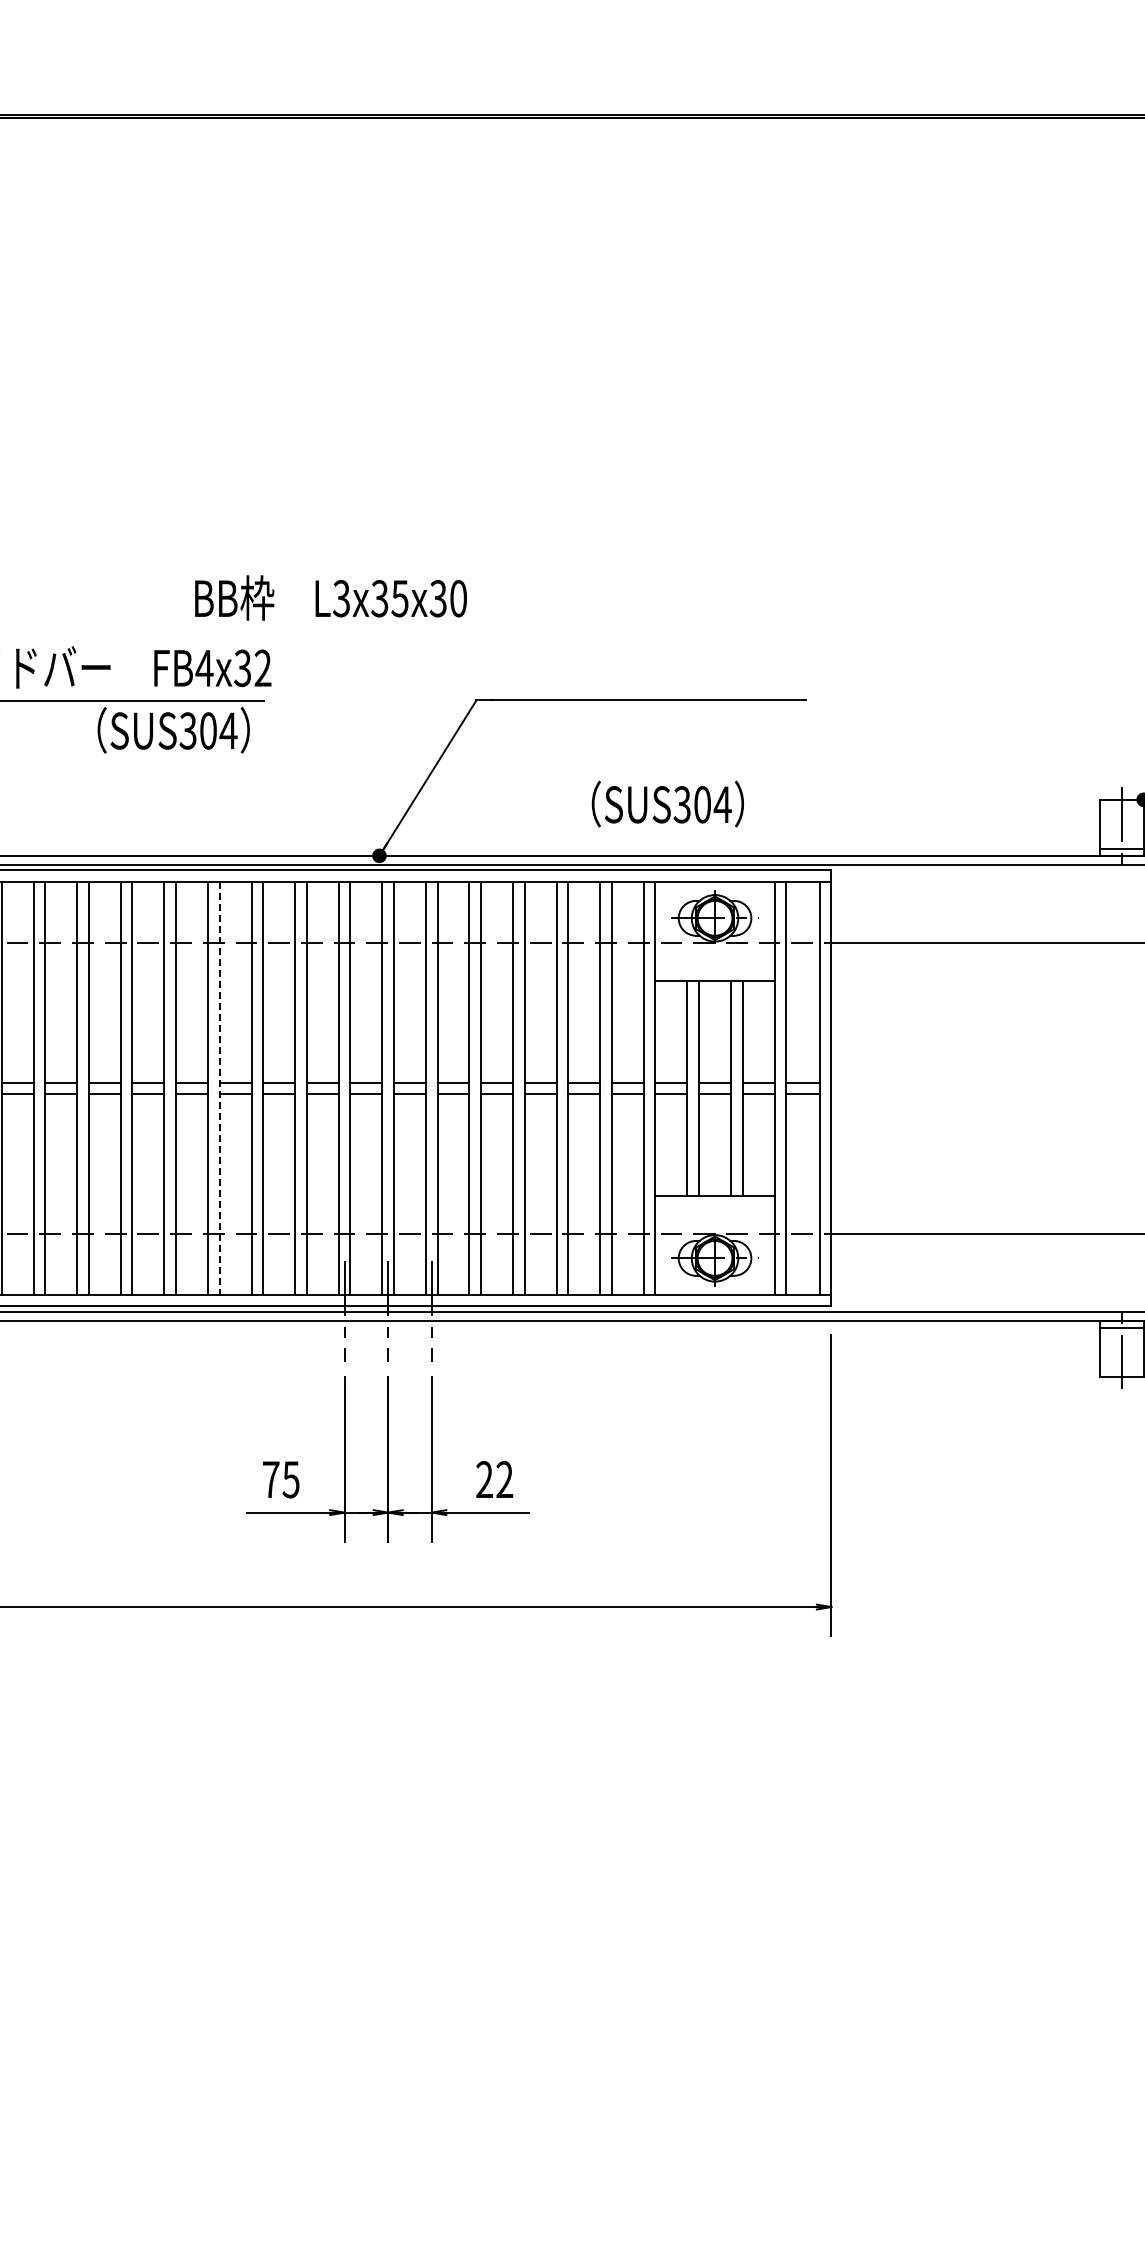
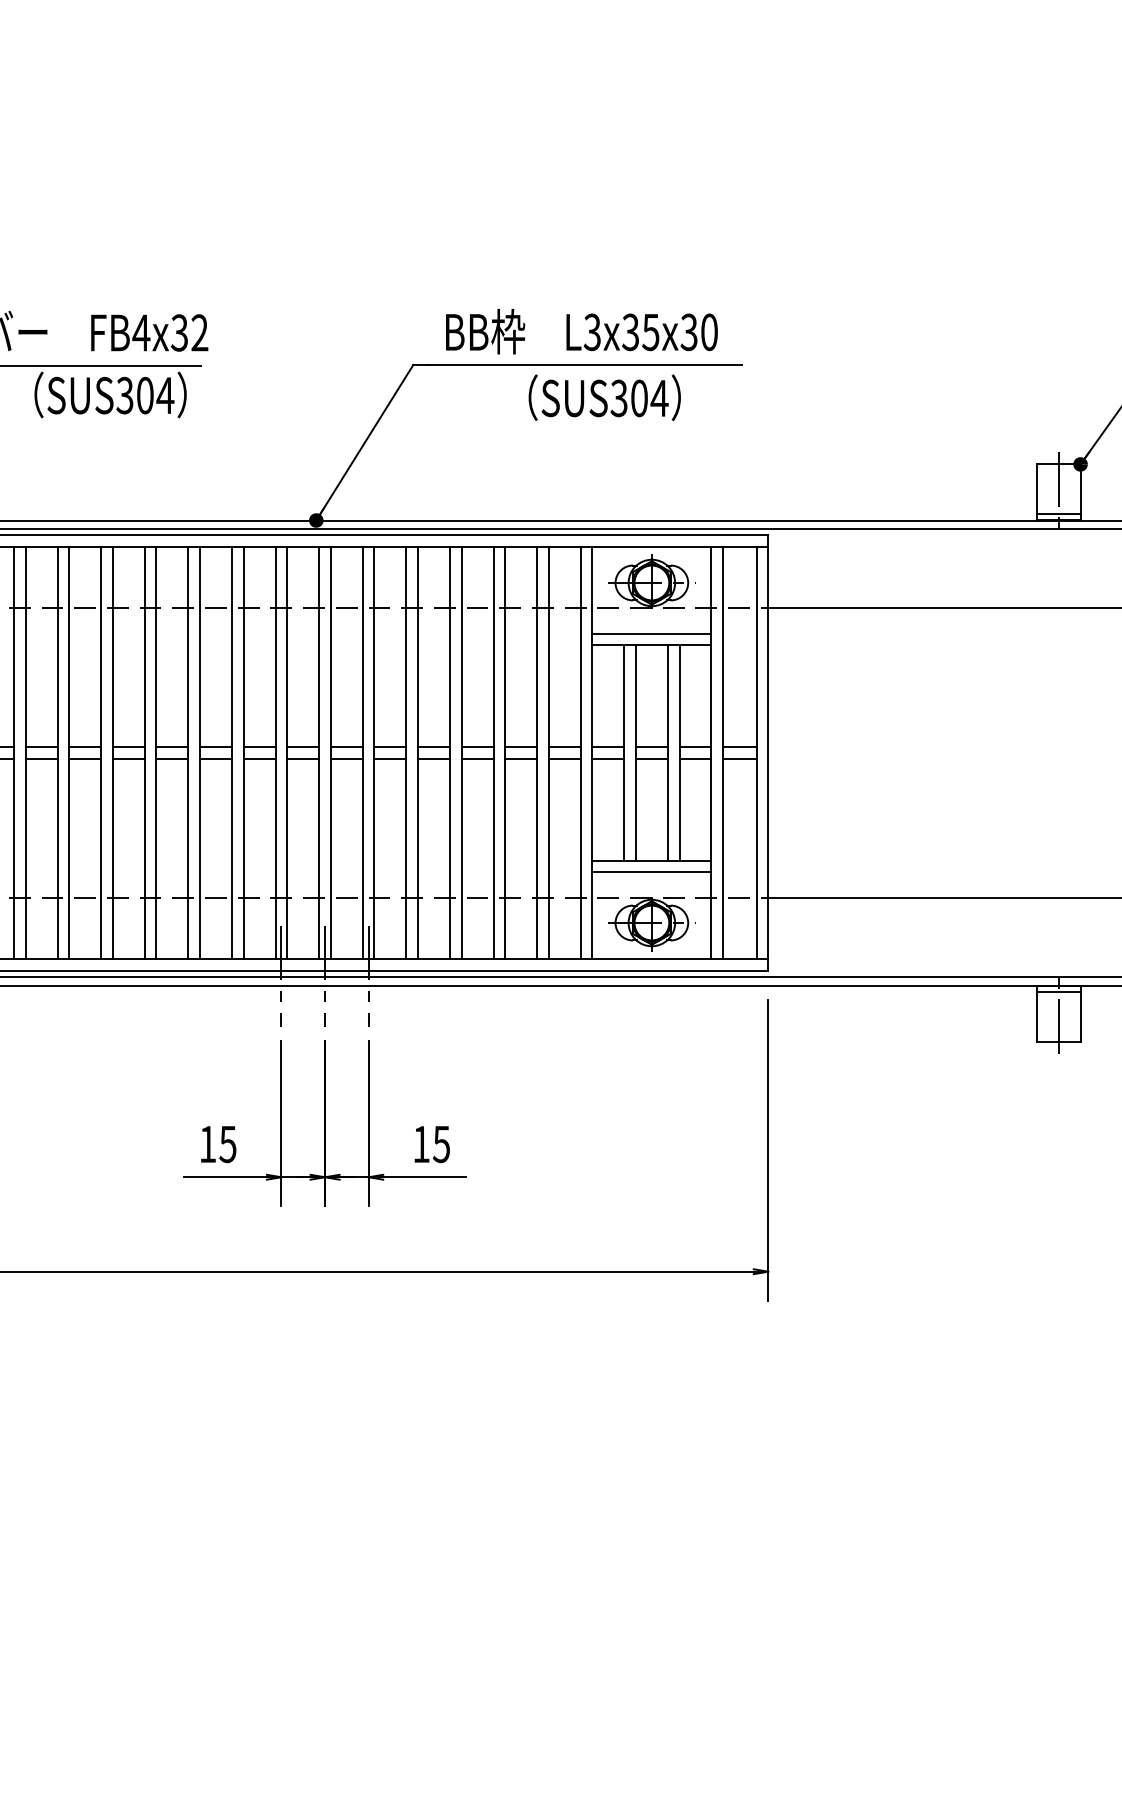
text: (330, 597) -> (581, 331), moved
text: (667, 803) -> (604, 397), moved
line: (714, 969) -> (651, 634), added
line: (219, 1088) -> (156, 753), dashed -> solid
line: (714, 1207) -> (651, 872), added
text: (270, 1479) -> (207, 1144), 75 -> 15
text: (494, 1479) -> (431, 1144), 22 -> 15

